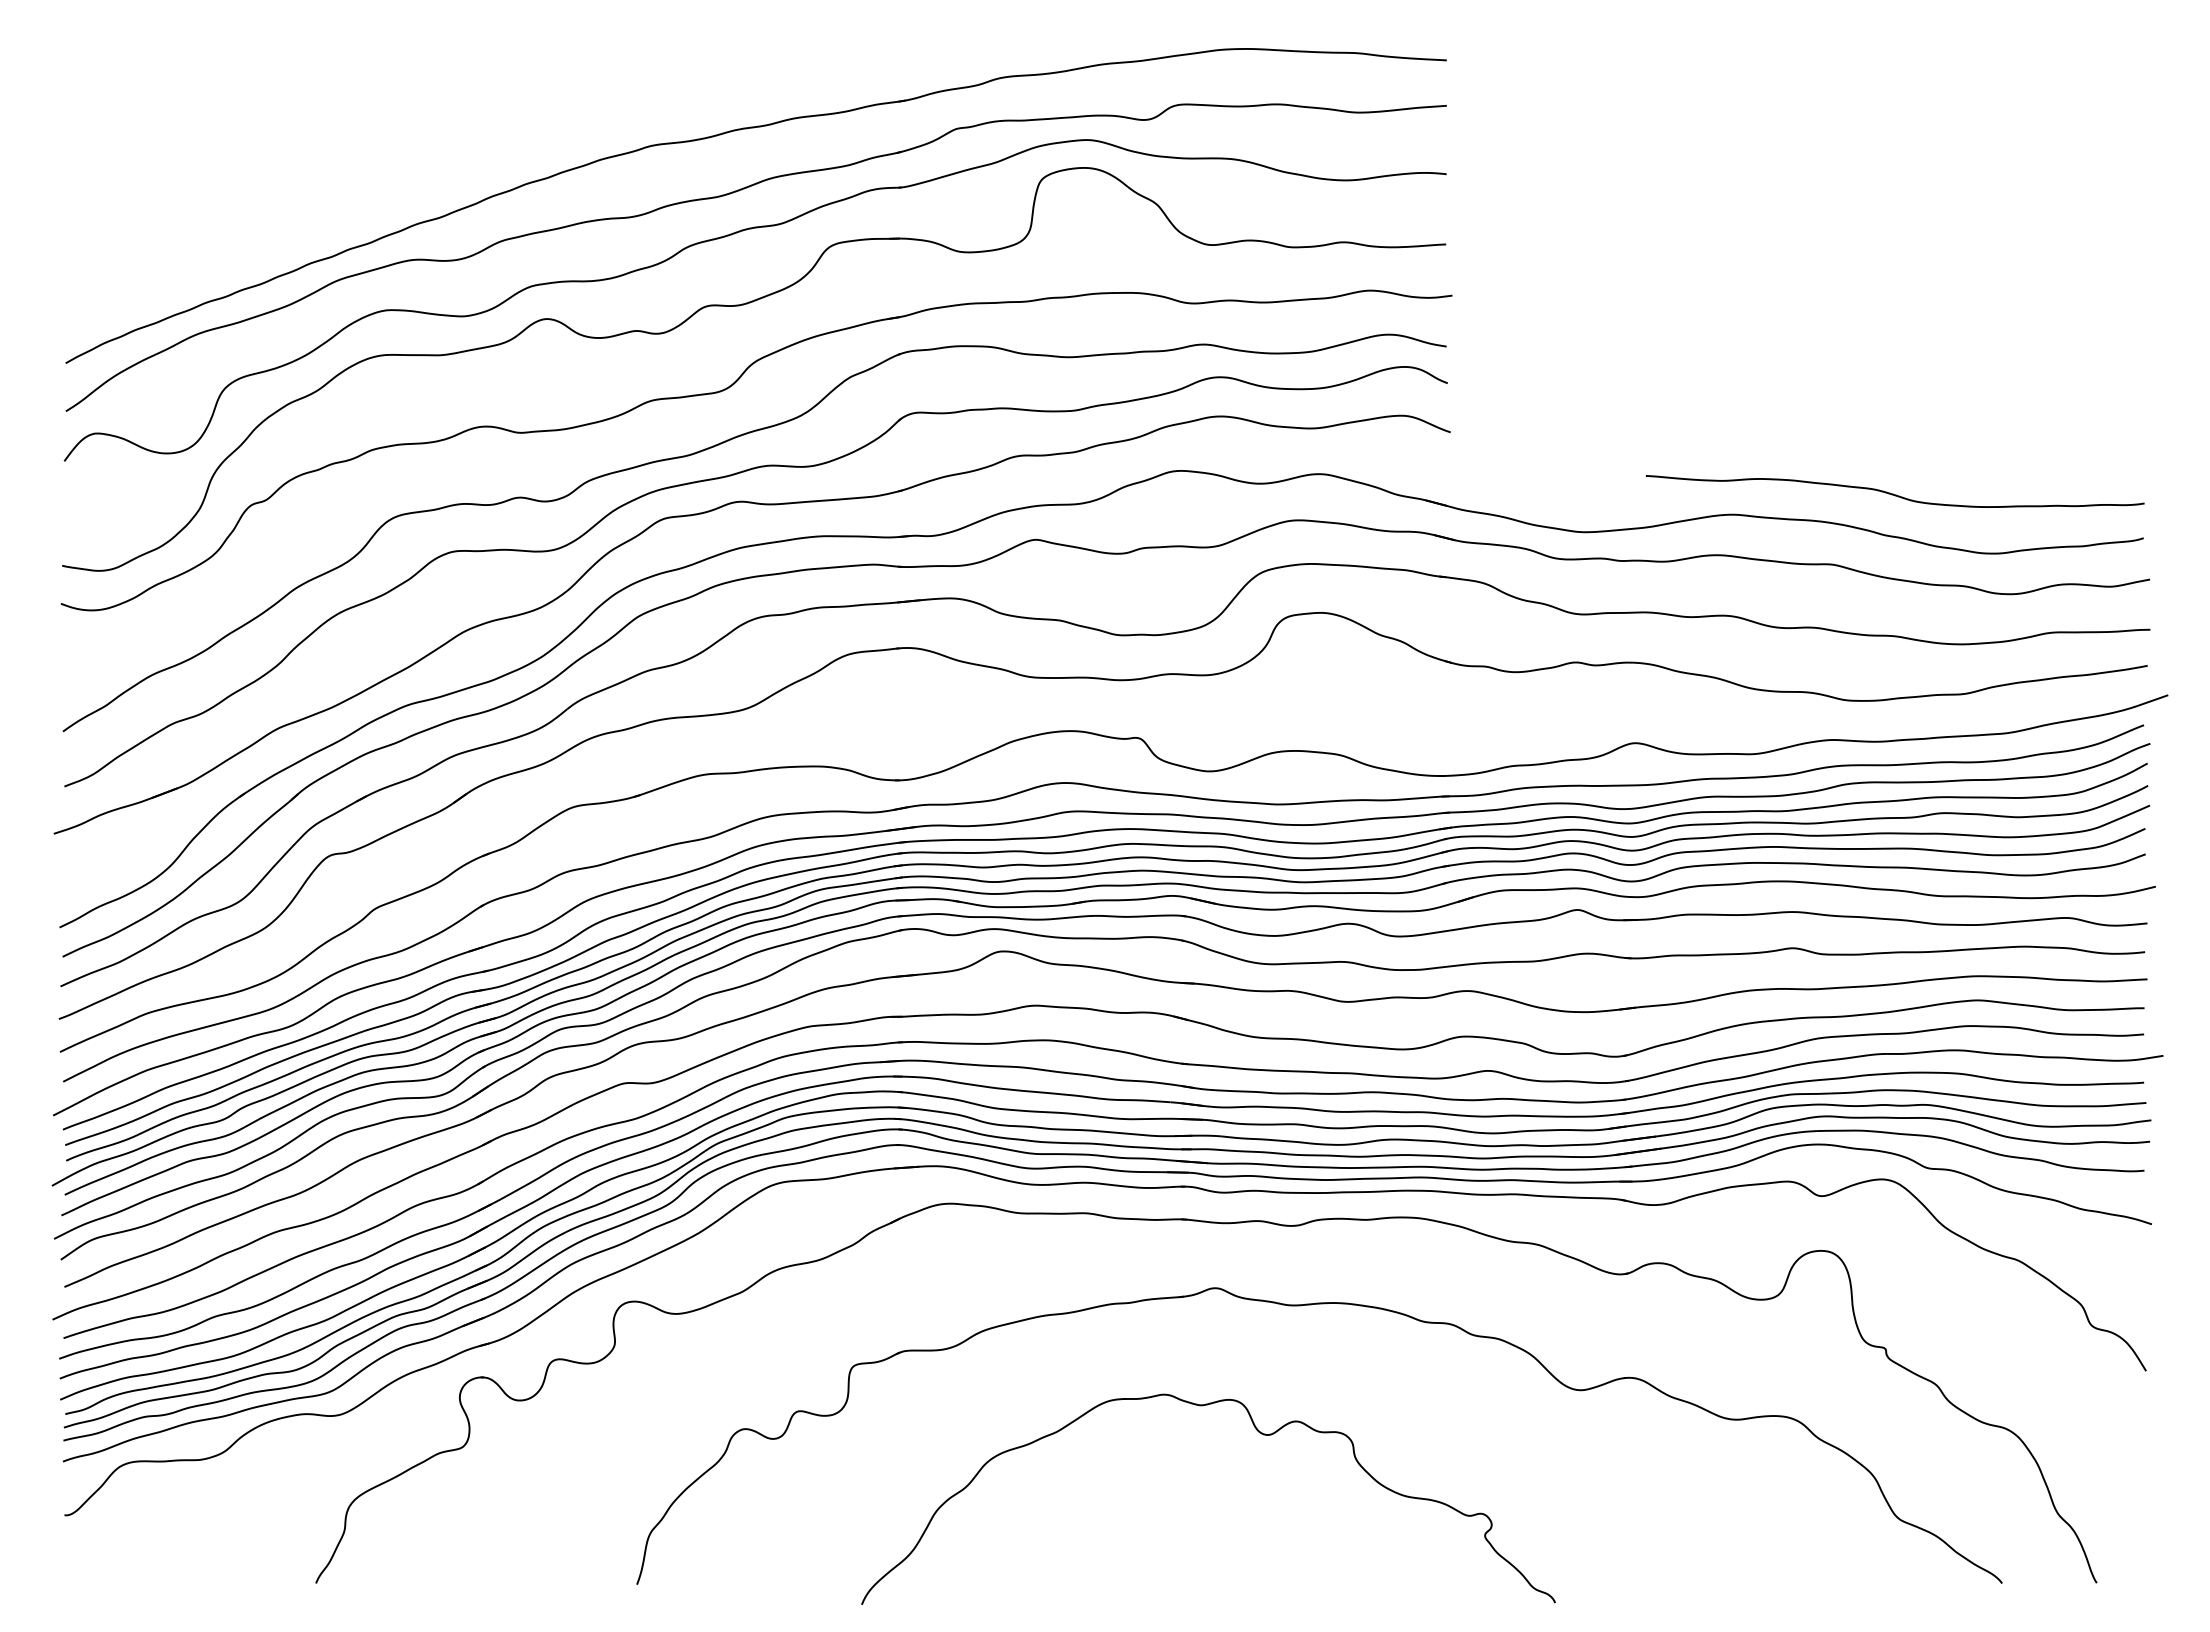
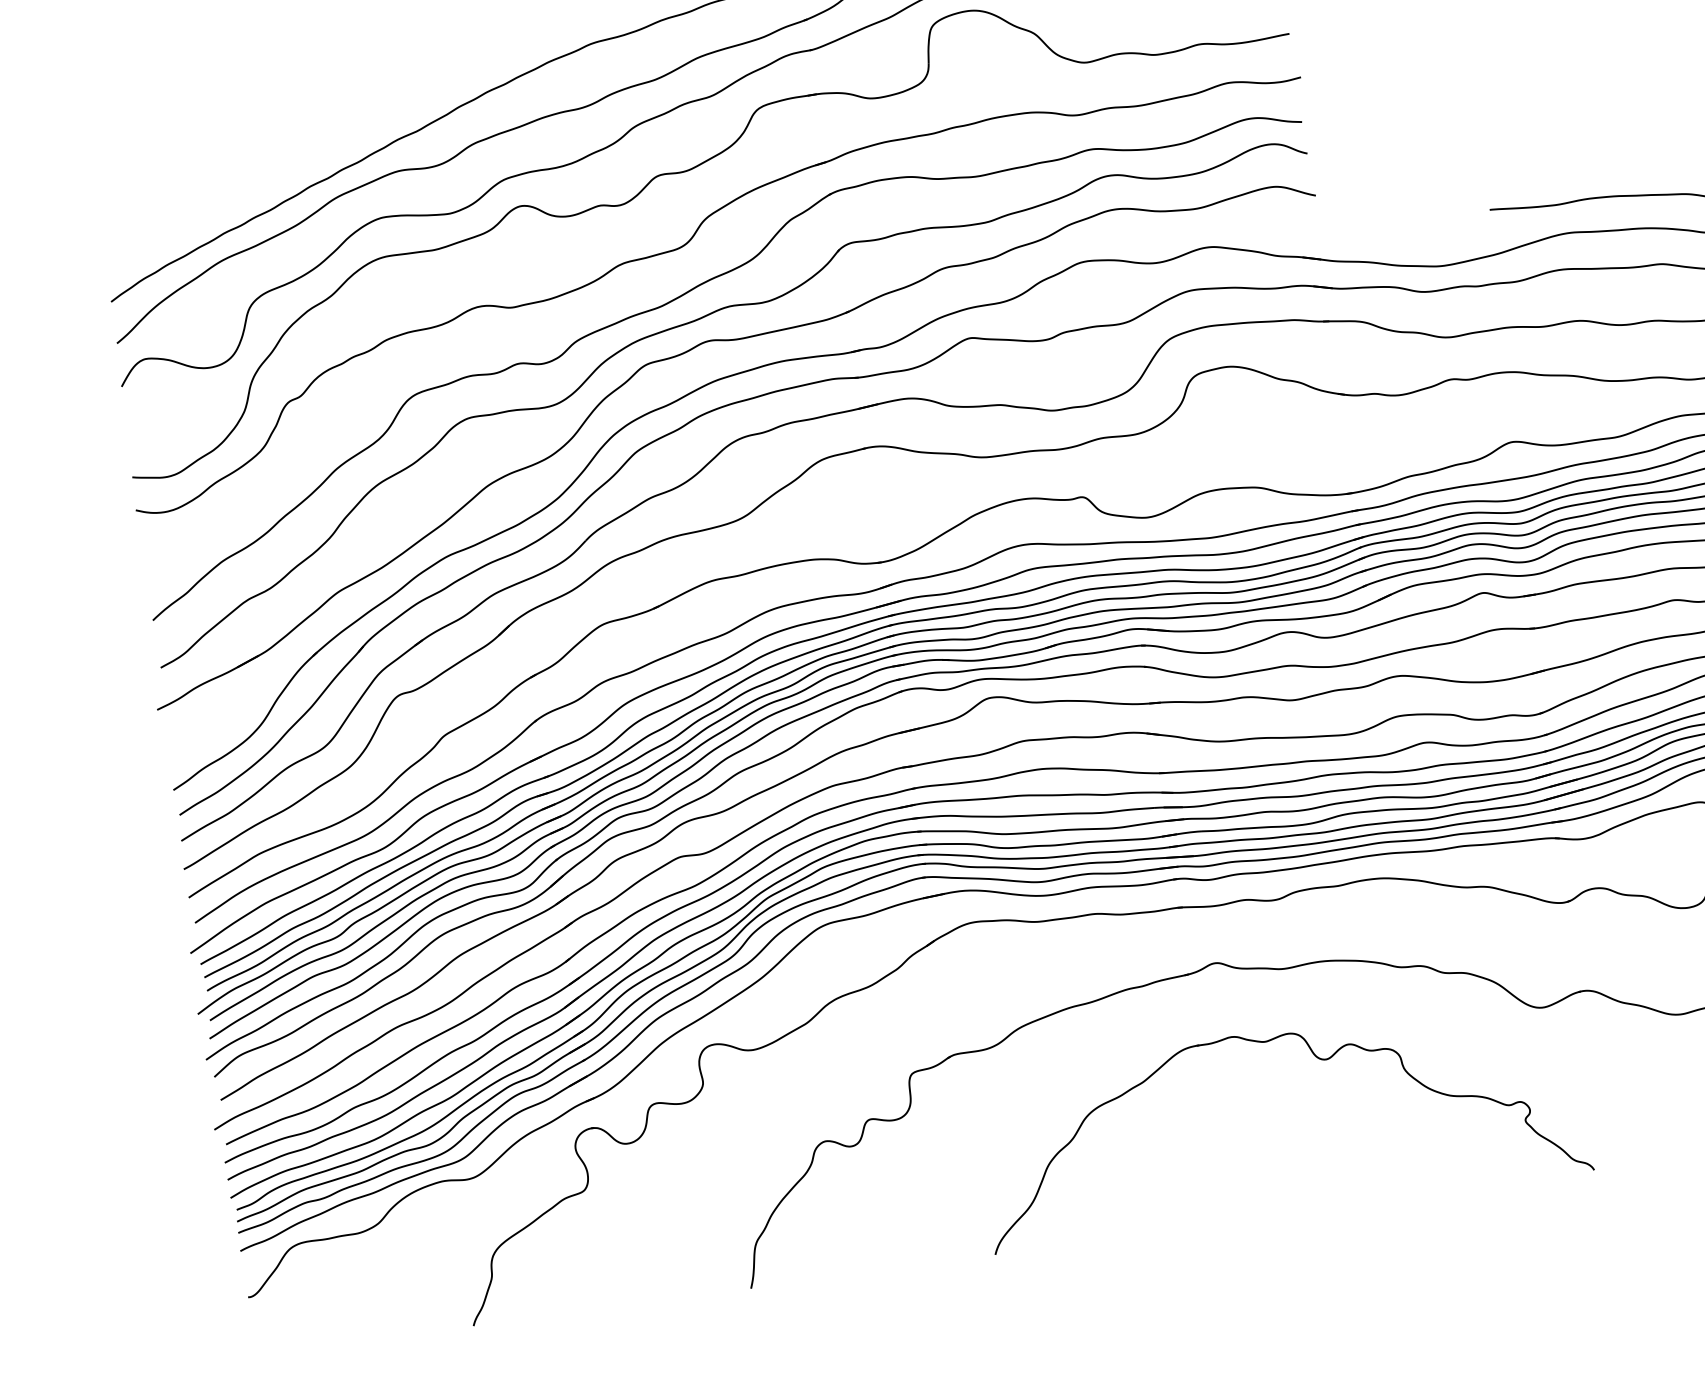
part: (1259, 1433) -> (1318, 1059), moved

